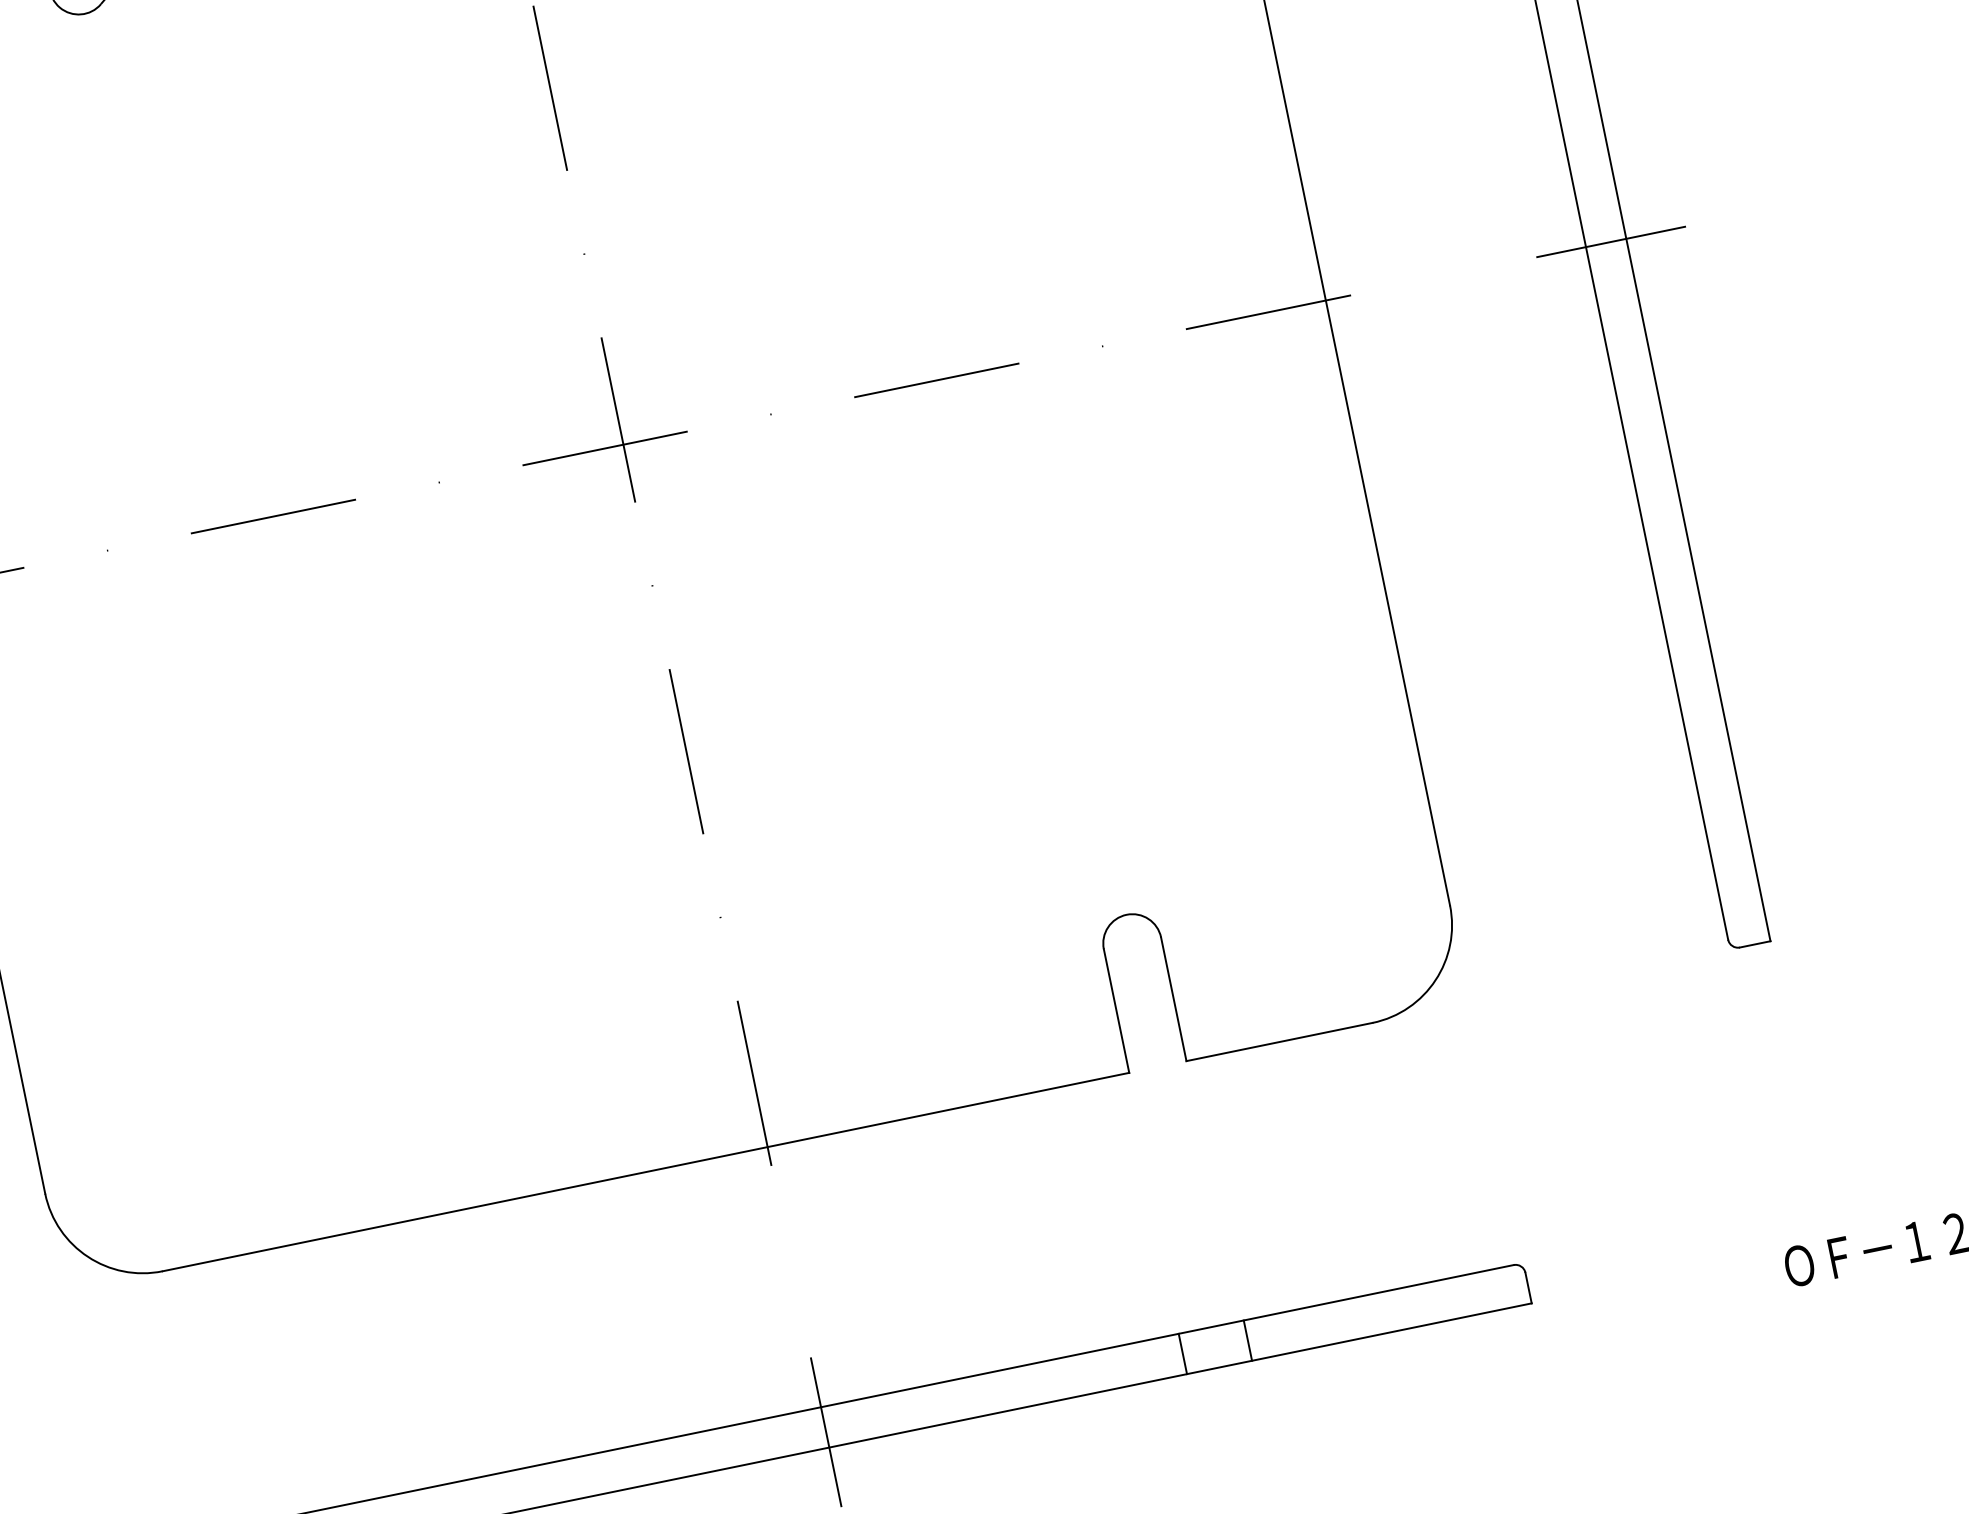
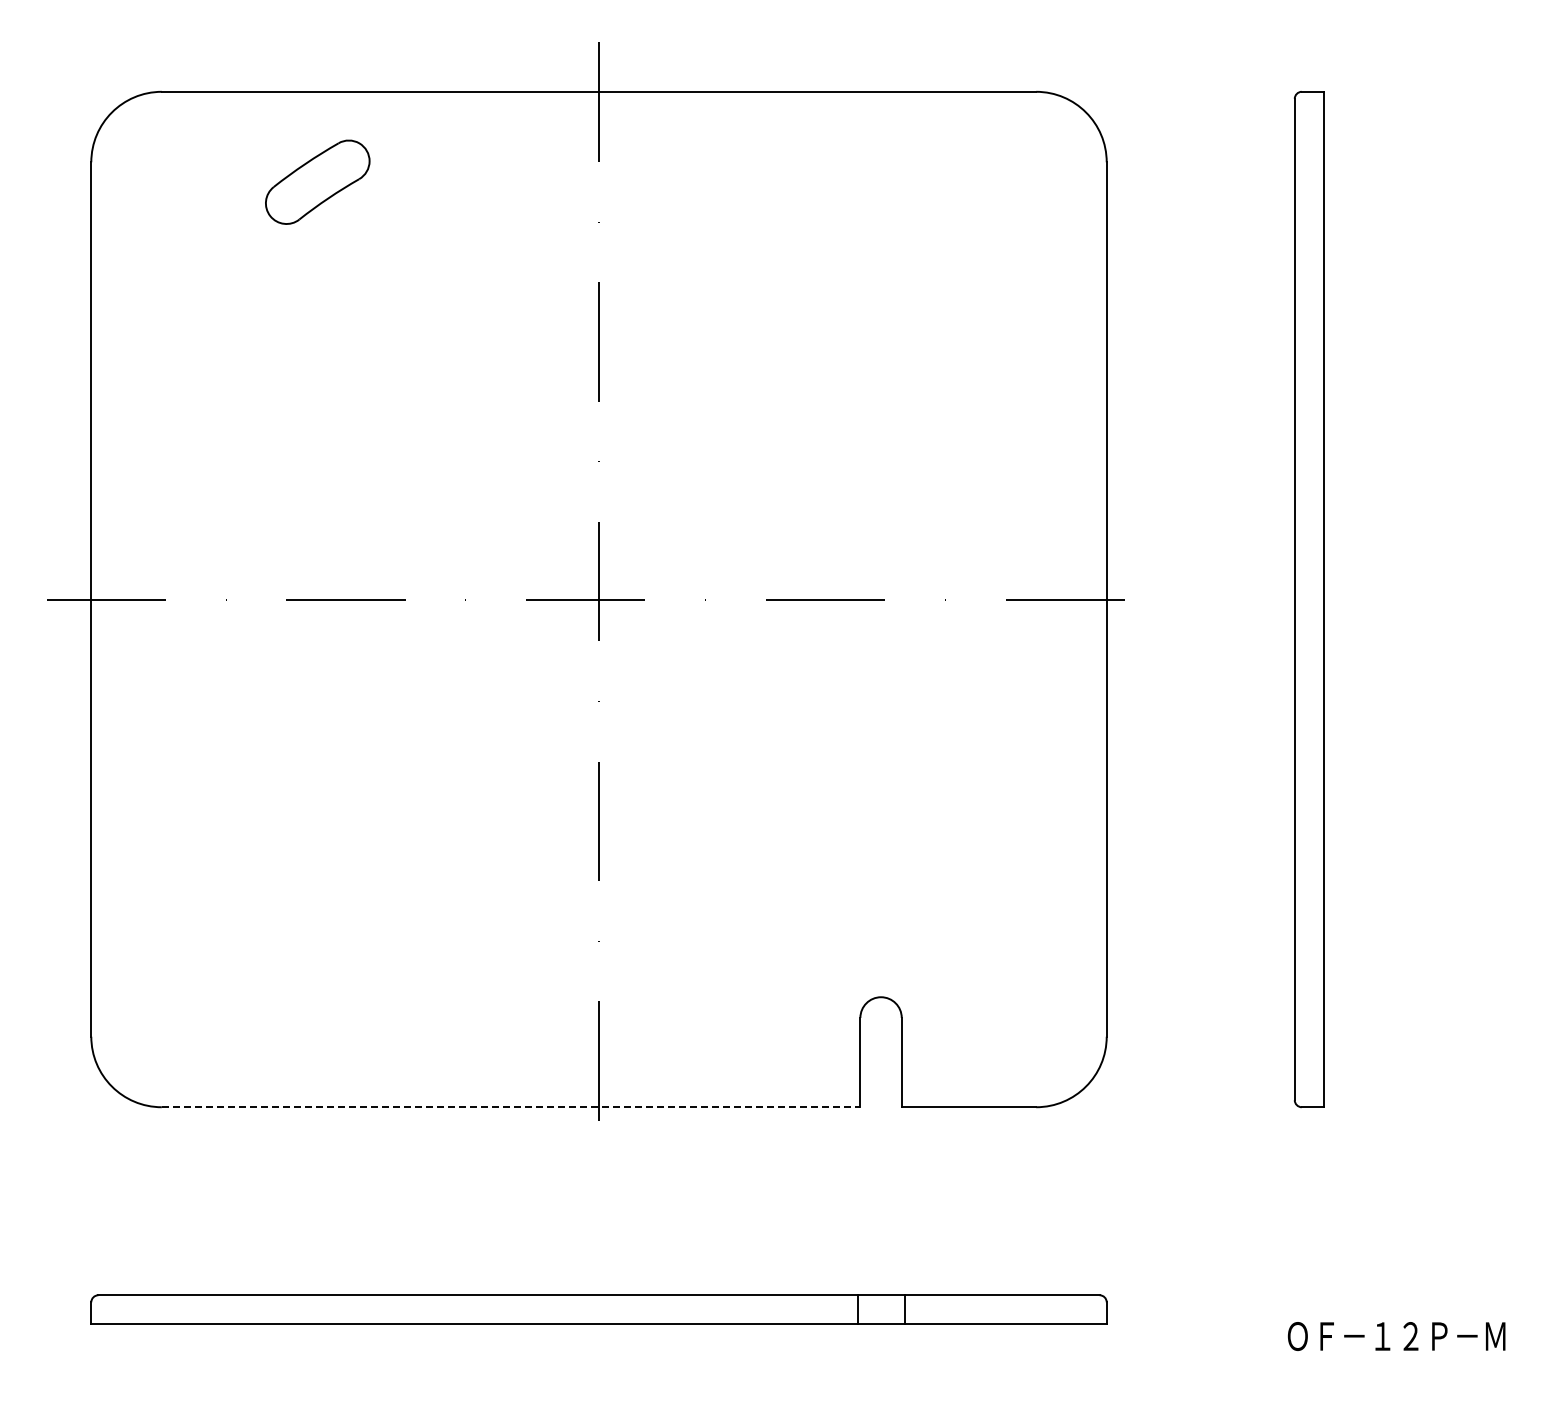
line: (1610, 242) -> (1312, 599), removed
line: (646, 1172) -> (511, 1107), solid -> dashed
line: (826, 1432) -> (599, 1313), removed

